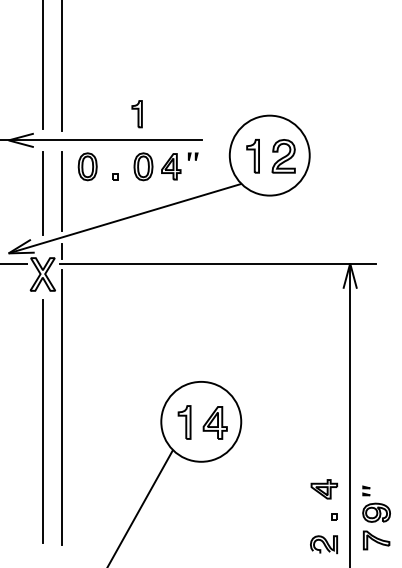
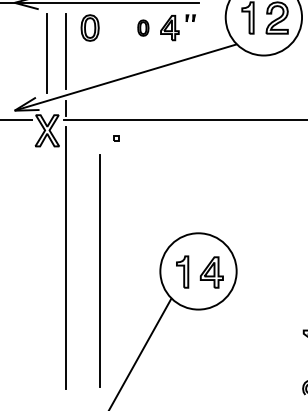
part: (143, 166) -> (143, 27), size x0.6
part: (115, 176) -> (116, 138), moved
line: (42, 421) -> (99, 271), moved

